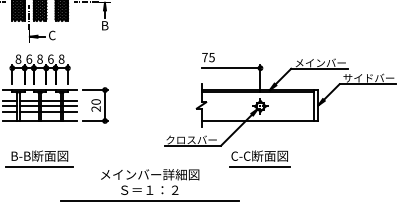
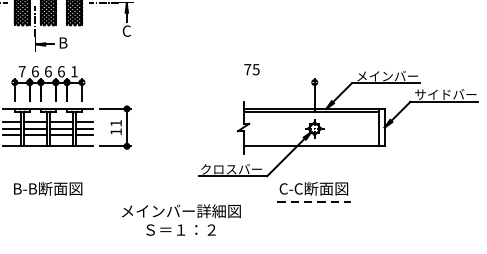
text: (104, 25) -> (126, 30), B -> C
text: (52, 35) -> (63, 42), C -> B
text: (18, 58) -> (22, 70), 8 -> 7
text: (39, 58) -> (47, 70), 8 -> 6
text: (61, 58) -> (74, 70), 8 -> 1
line: (230, 68) -> (278, 82), removed
text: (95, 105) -> (115, 127), 20 -> 11
line: (39, 166) -> (47, 201), removed
line: (260, 166) -> (314, 201), solid -> dashed
line: (149, 200) -> (180, 242), removed

